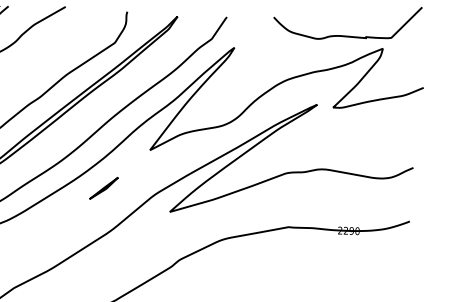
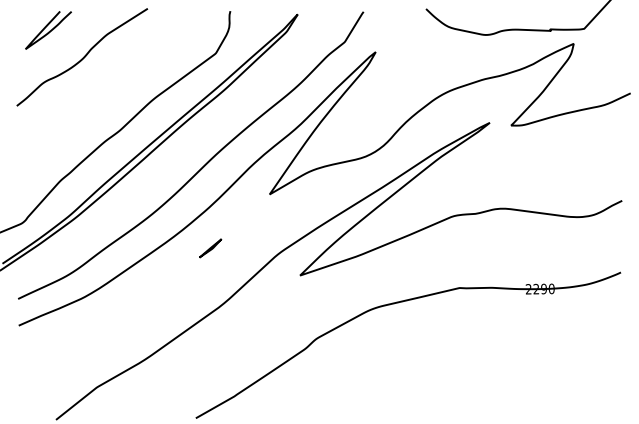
part: (103, 188) -> (210, 248), size x0.6

